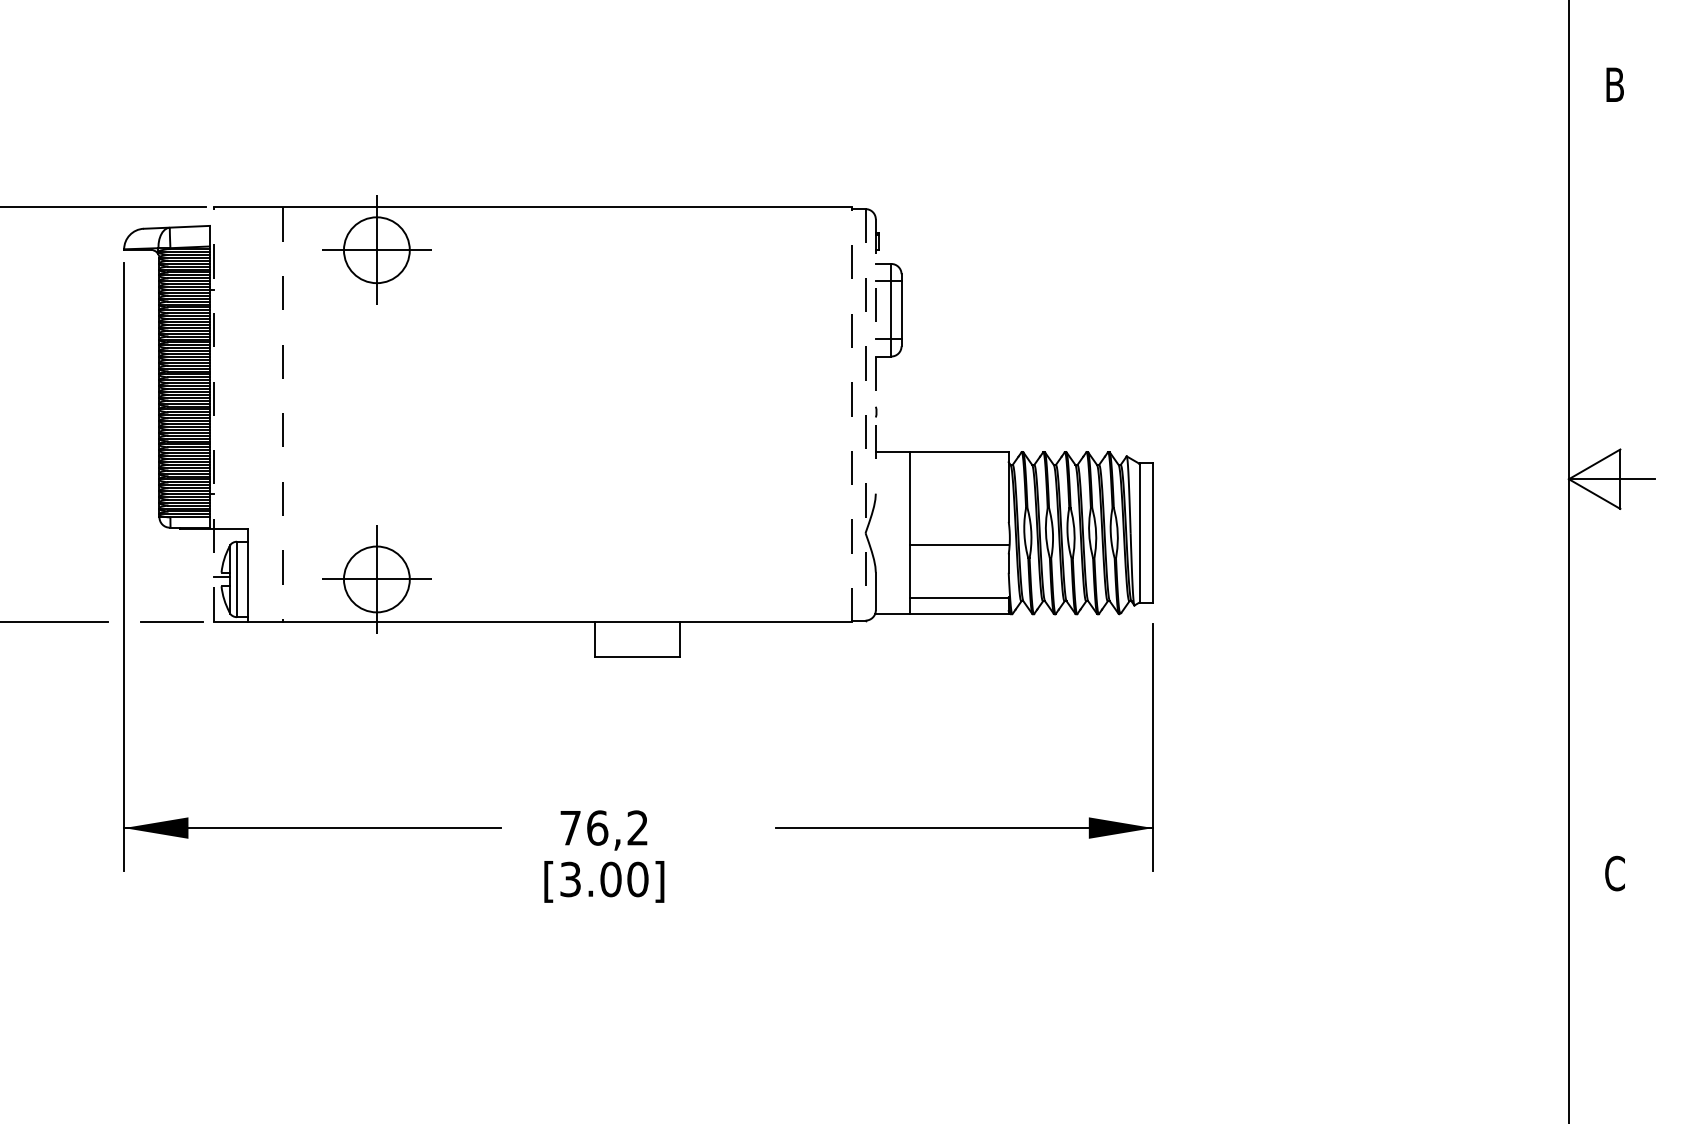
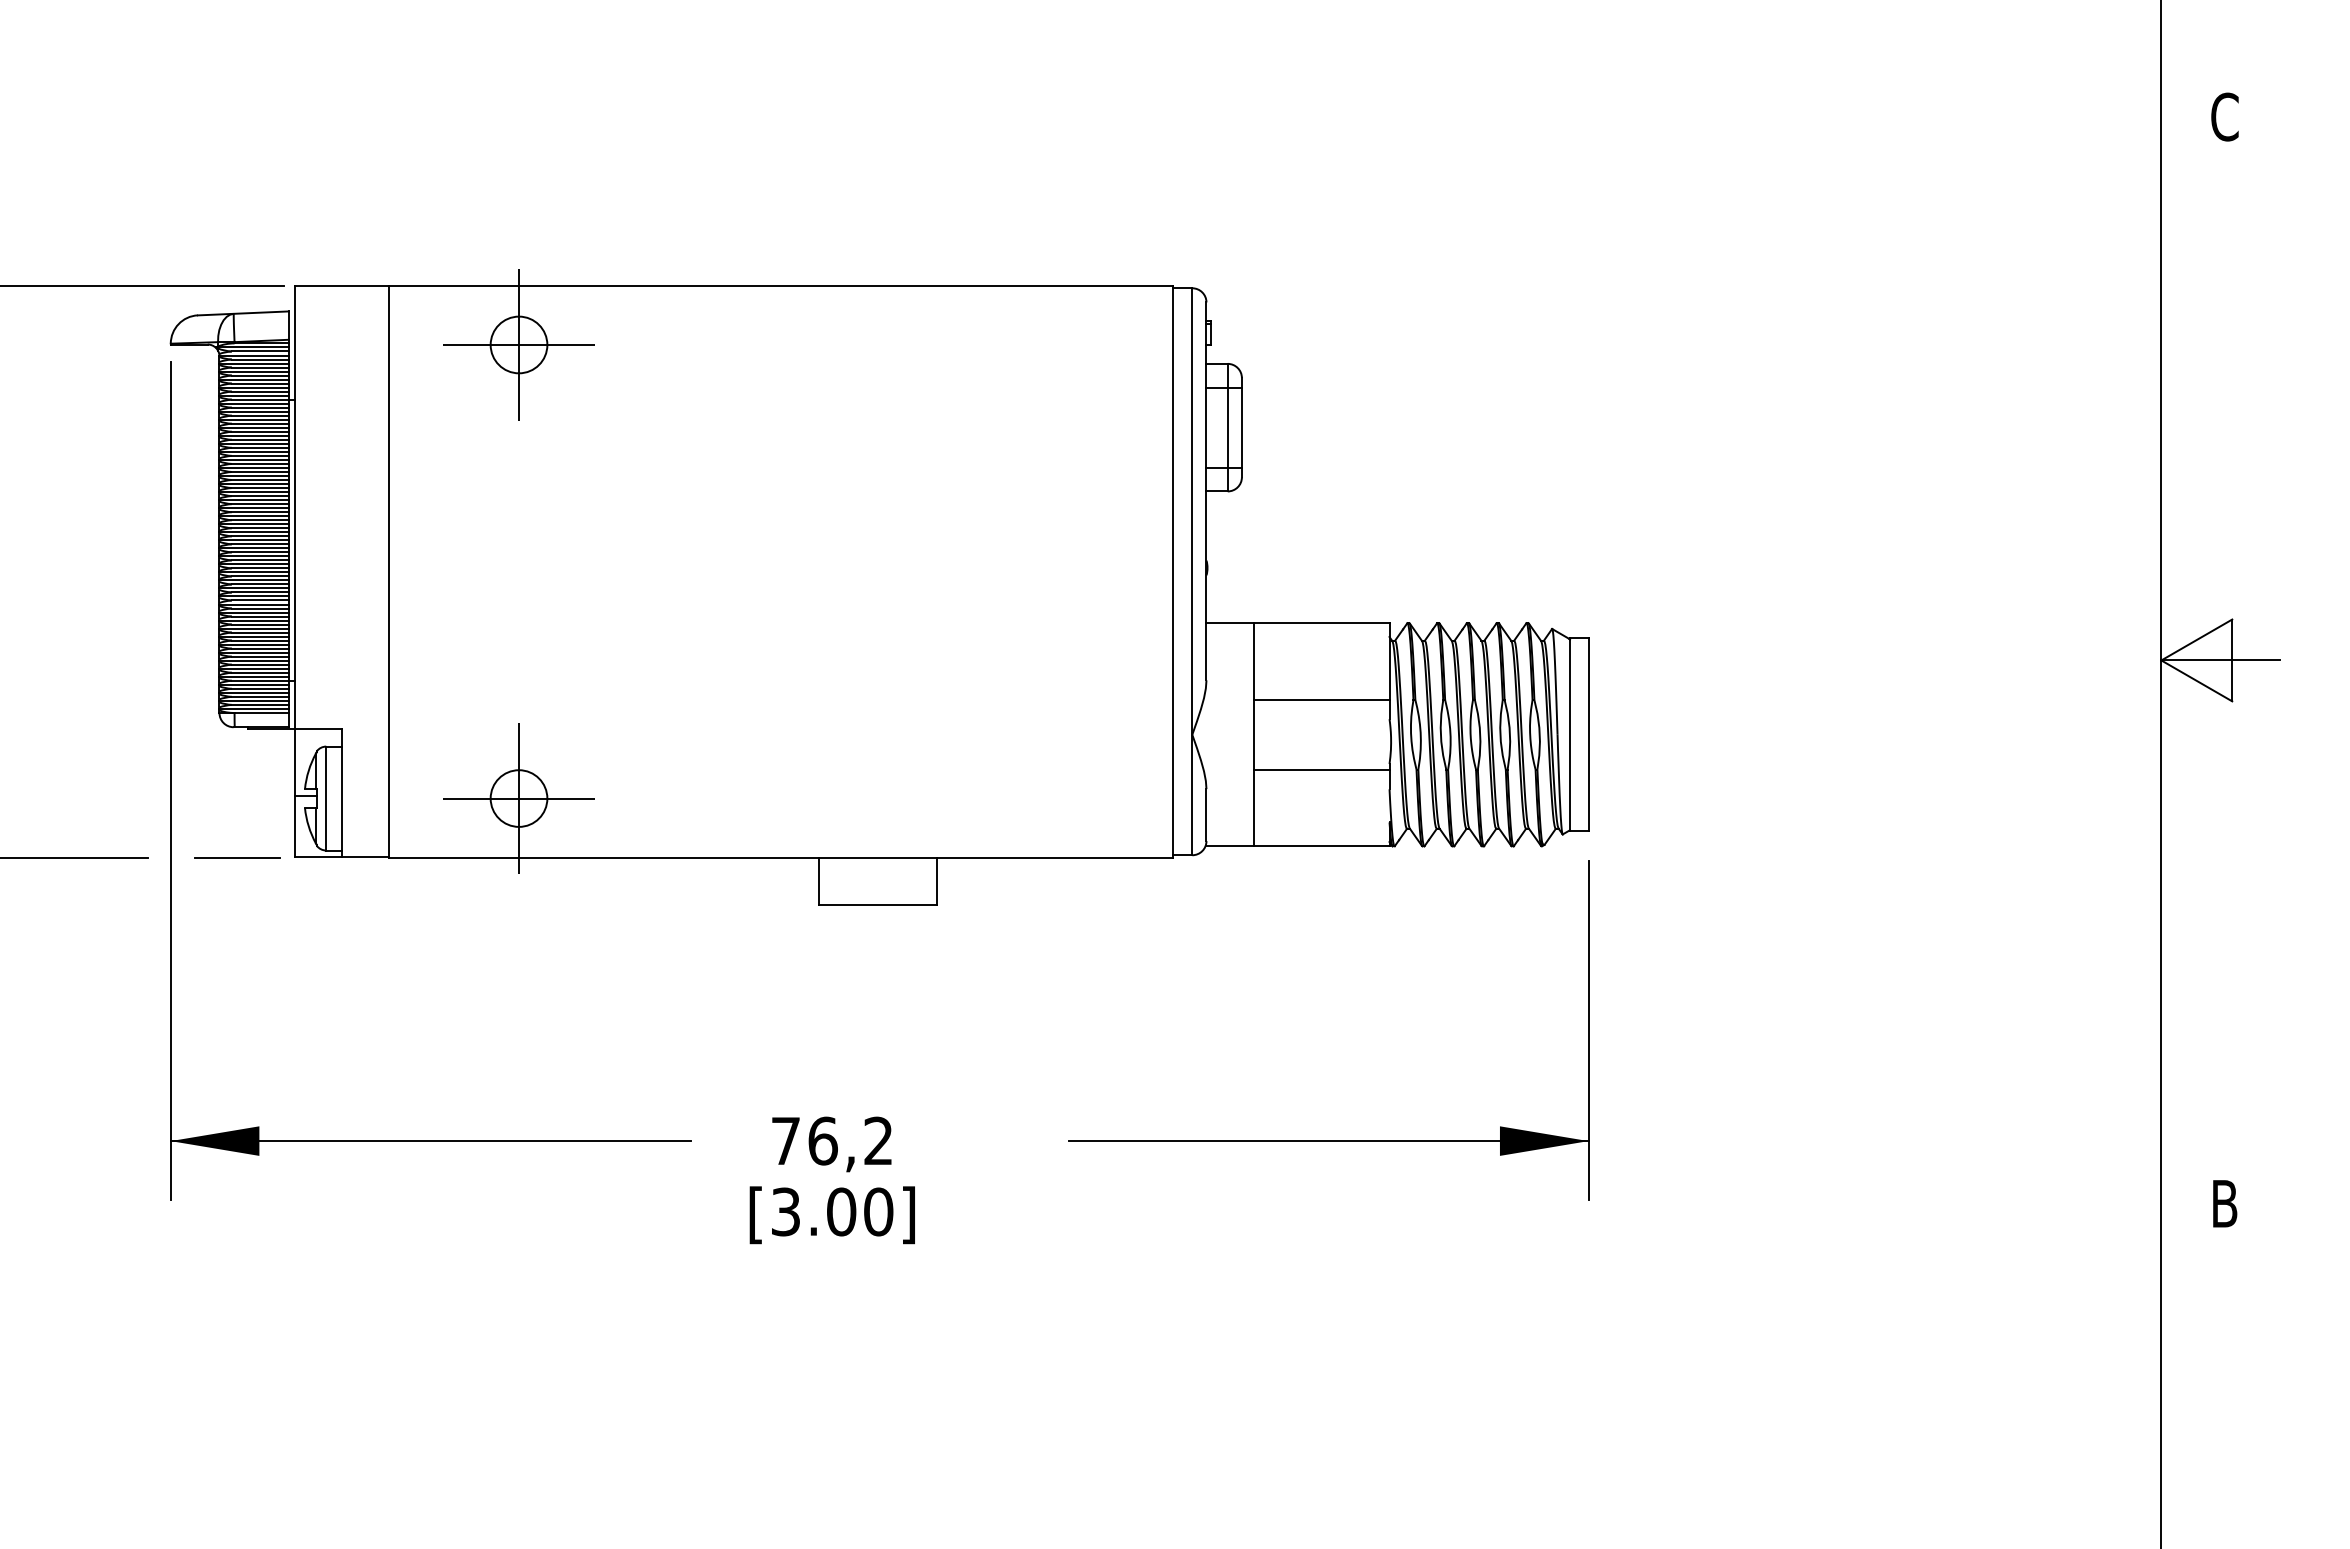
text: (1614, 84) -> (2224, 116), B -> C
circle: (376, 249) -> (518, 344), size x0.62
line: (875, 356) -> (1206, 491), dashed -> solid
line: (213, 413) -> (294, 570), dashed -> solid
line: (282, 414) -> (389, 571), dashed -> solid
line: (851, 414) -> (1173, 571), dashed -> solid
line: (865, 415) -> (1192, 572), dashed -> solid
line: (959, 544) -> (1321, 699), moved
circle: (376, 579) -> (518, 798), size x0.62
line: (959, 598) -> (1321, 769), moved
text: (1614, 873) -> (2224, 1203), C -> B

